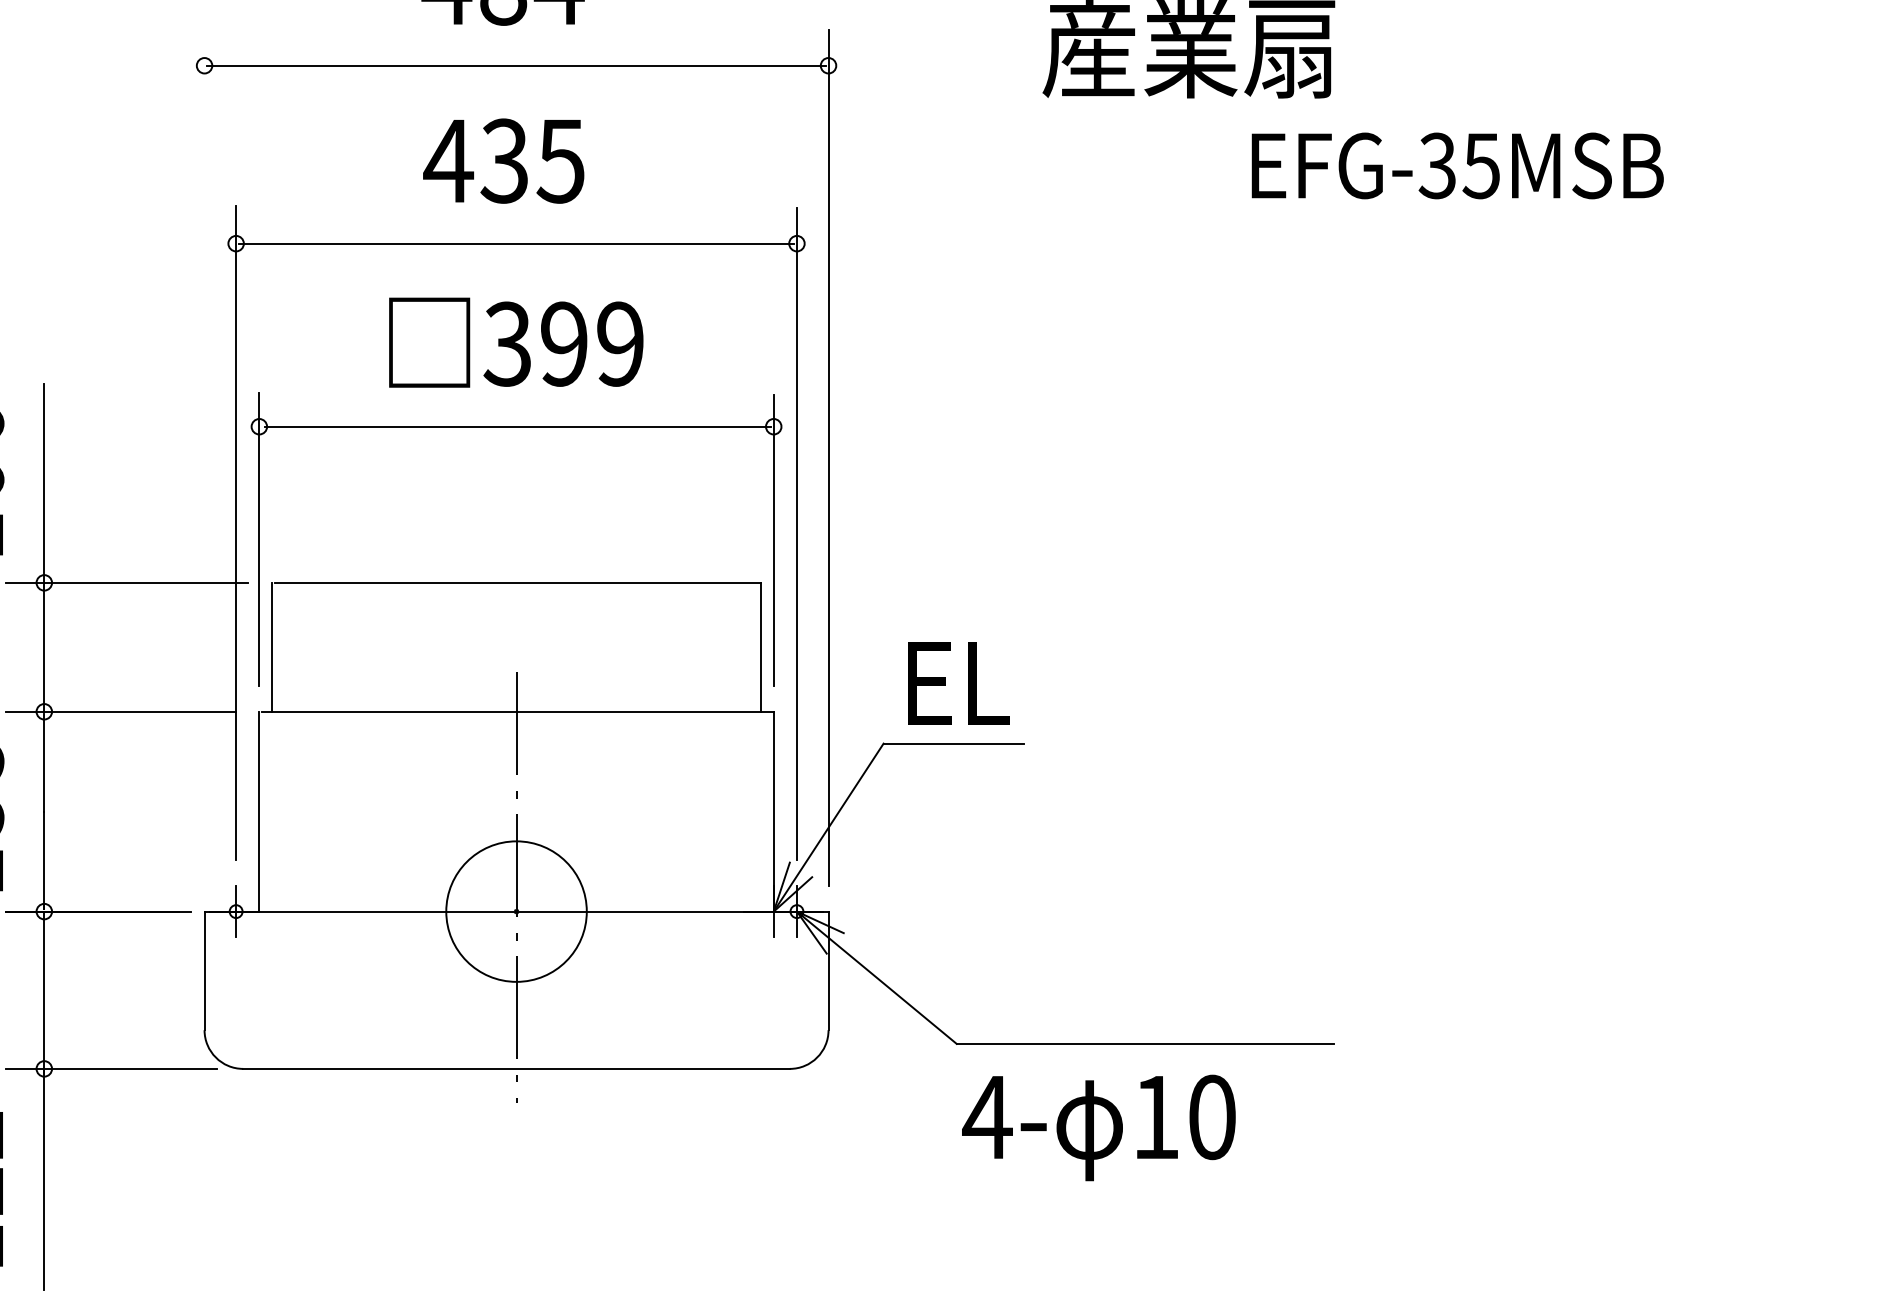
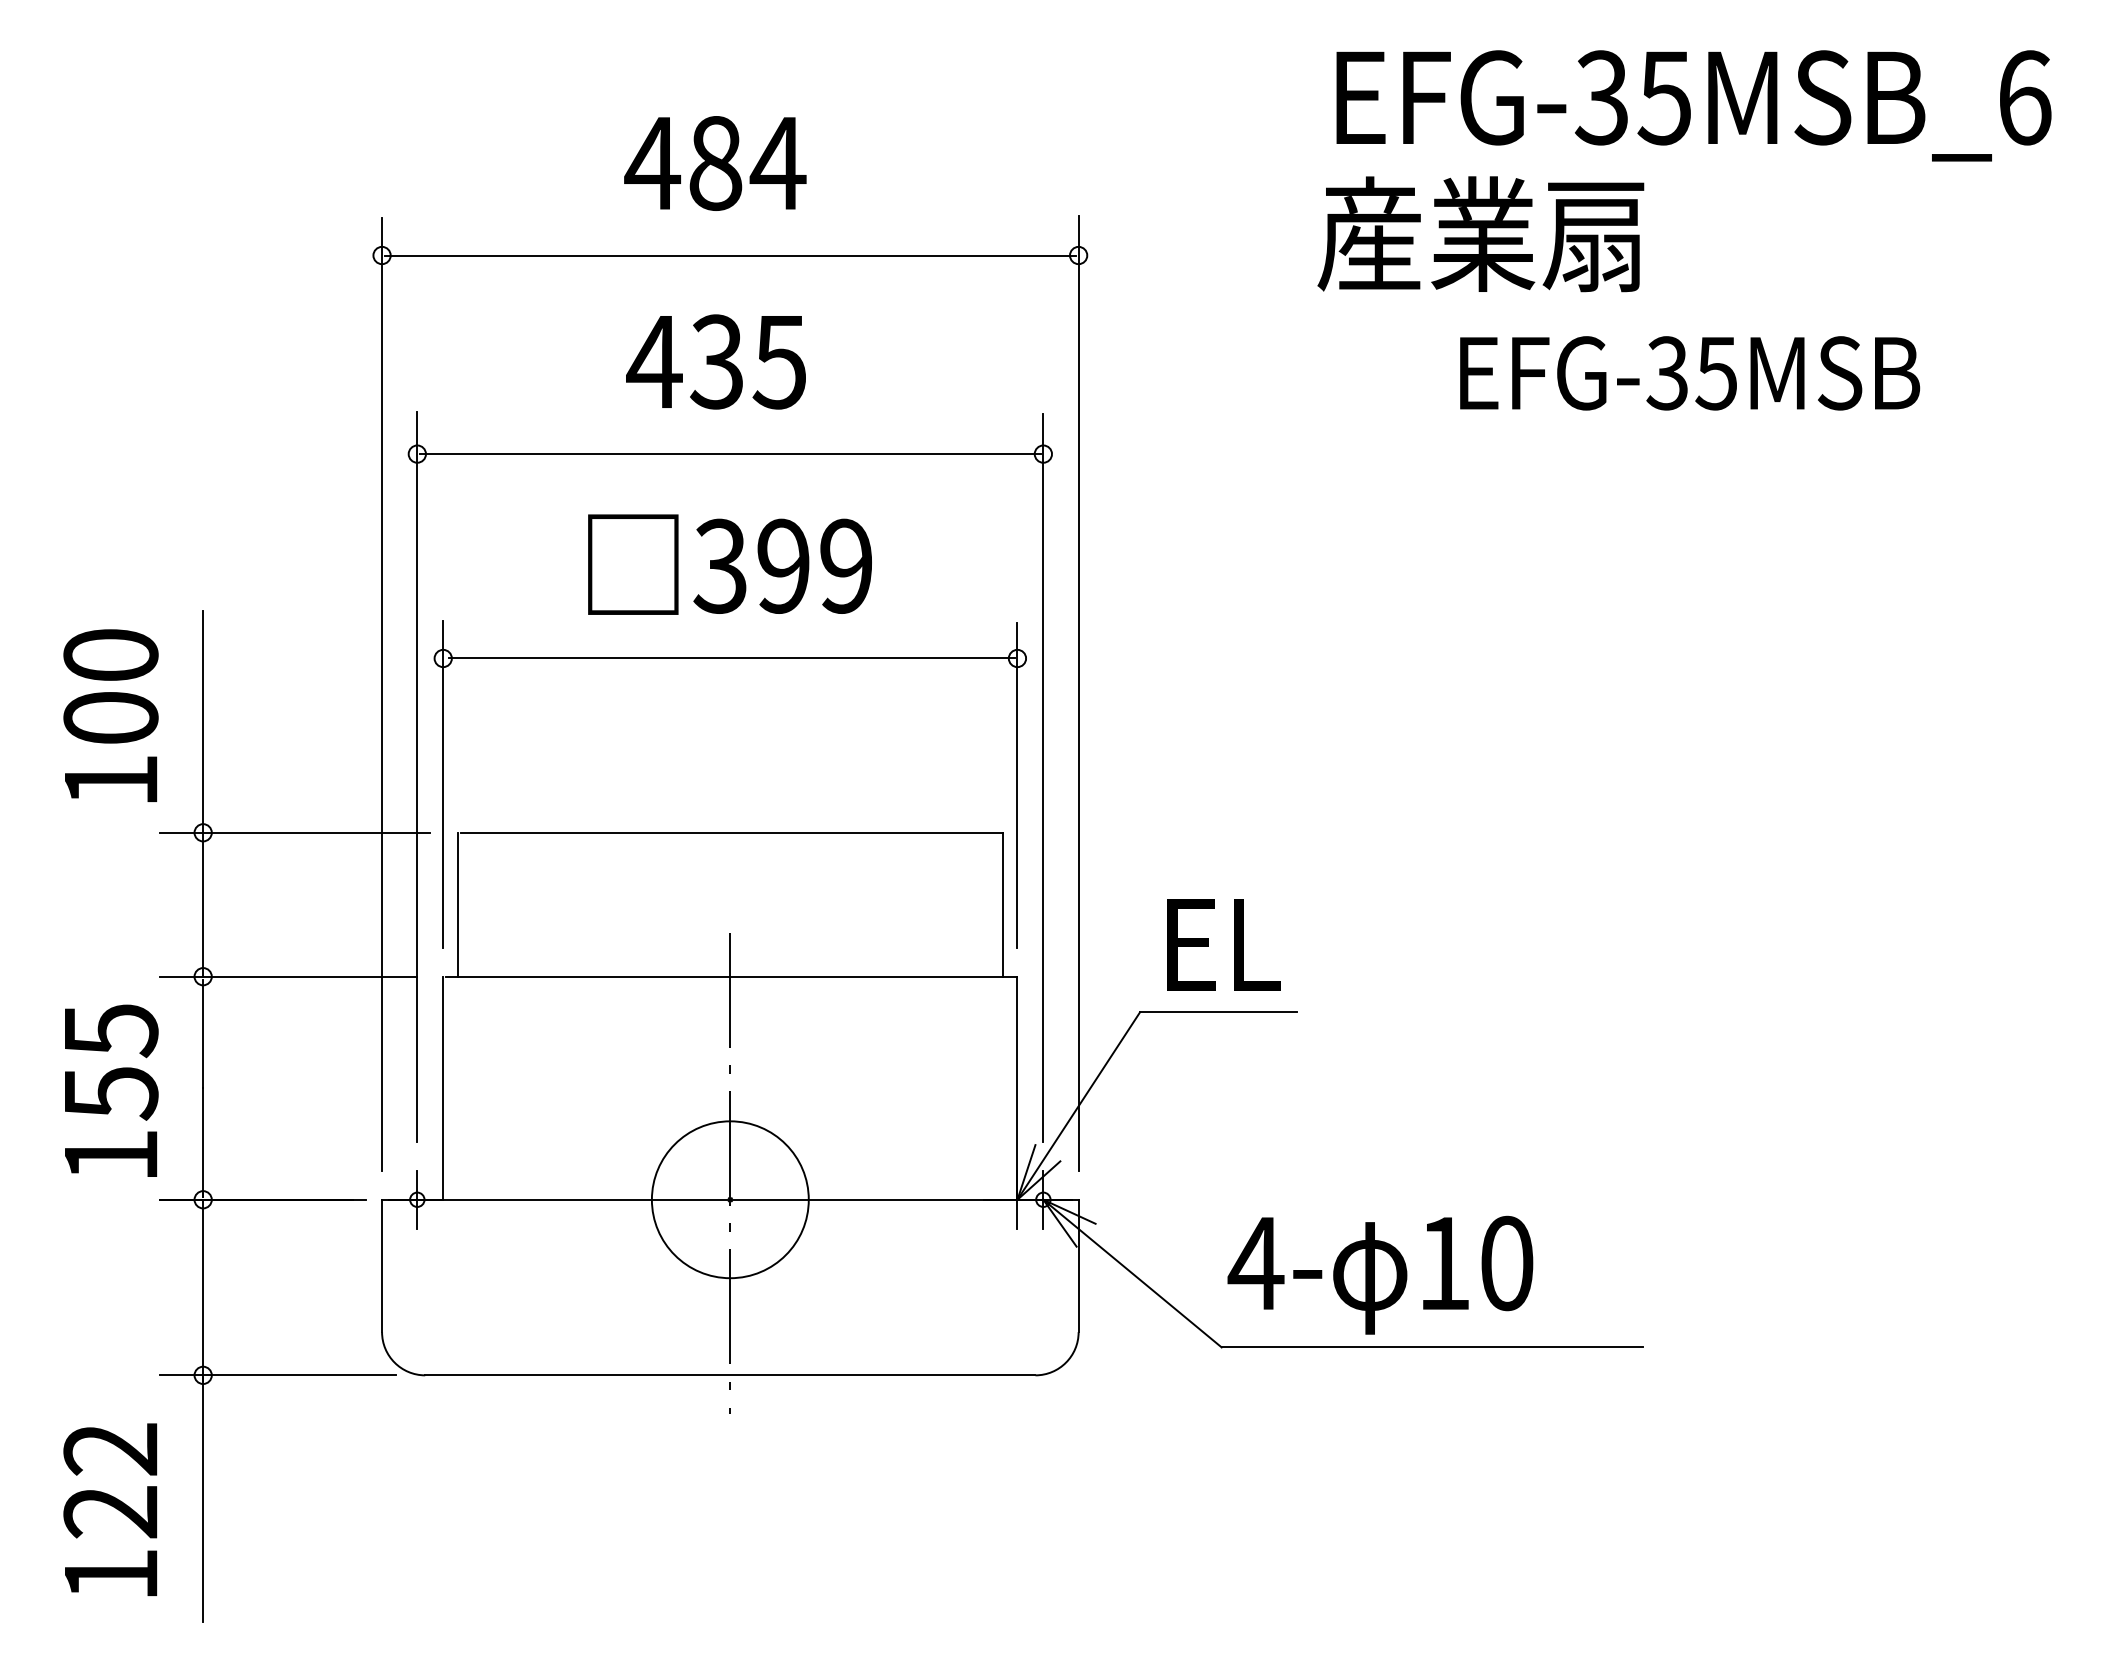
text: (1458, 166) -> (1690, 373), moved
line: (204, 458) -> (382, 694), added
text: (1098, 1127) -> (1380, 1274), moved

